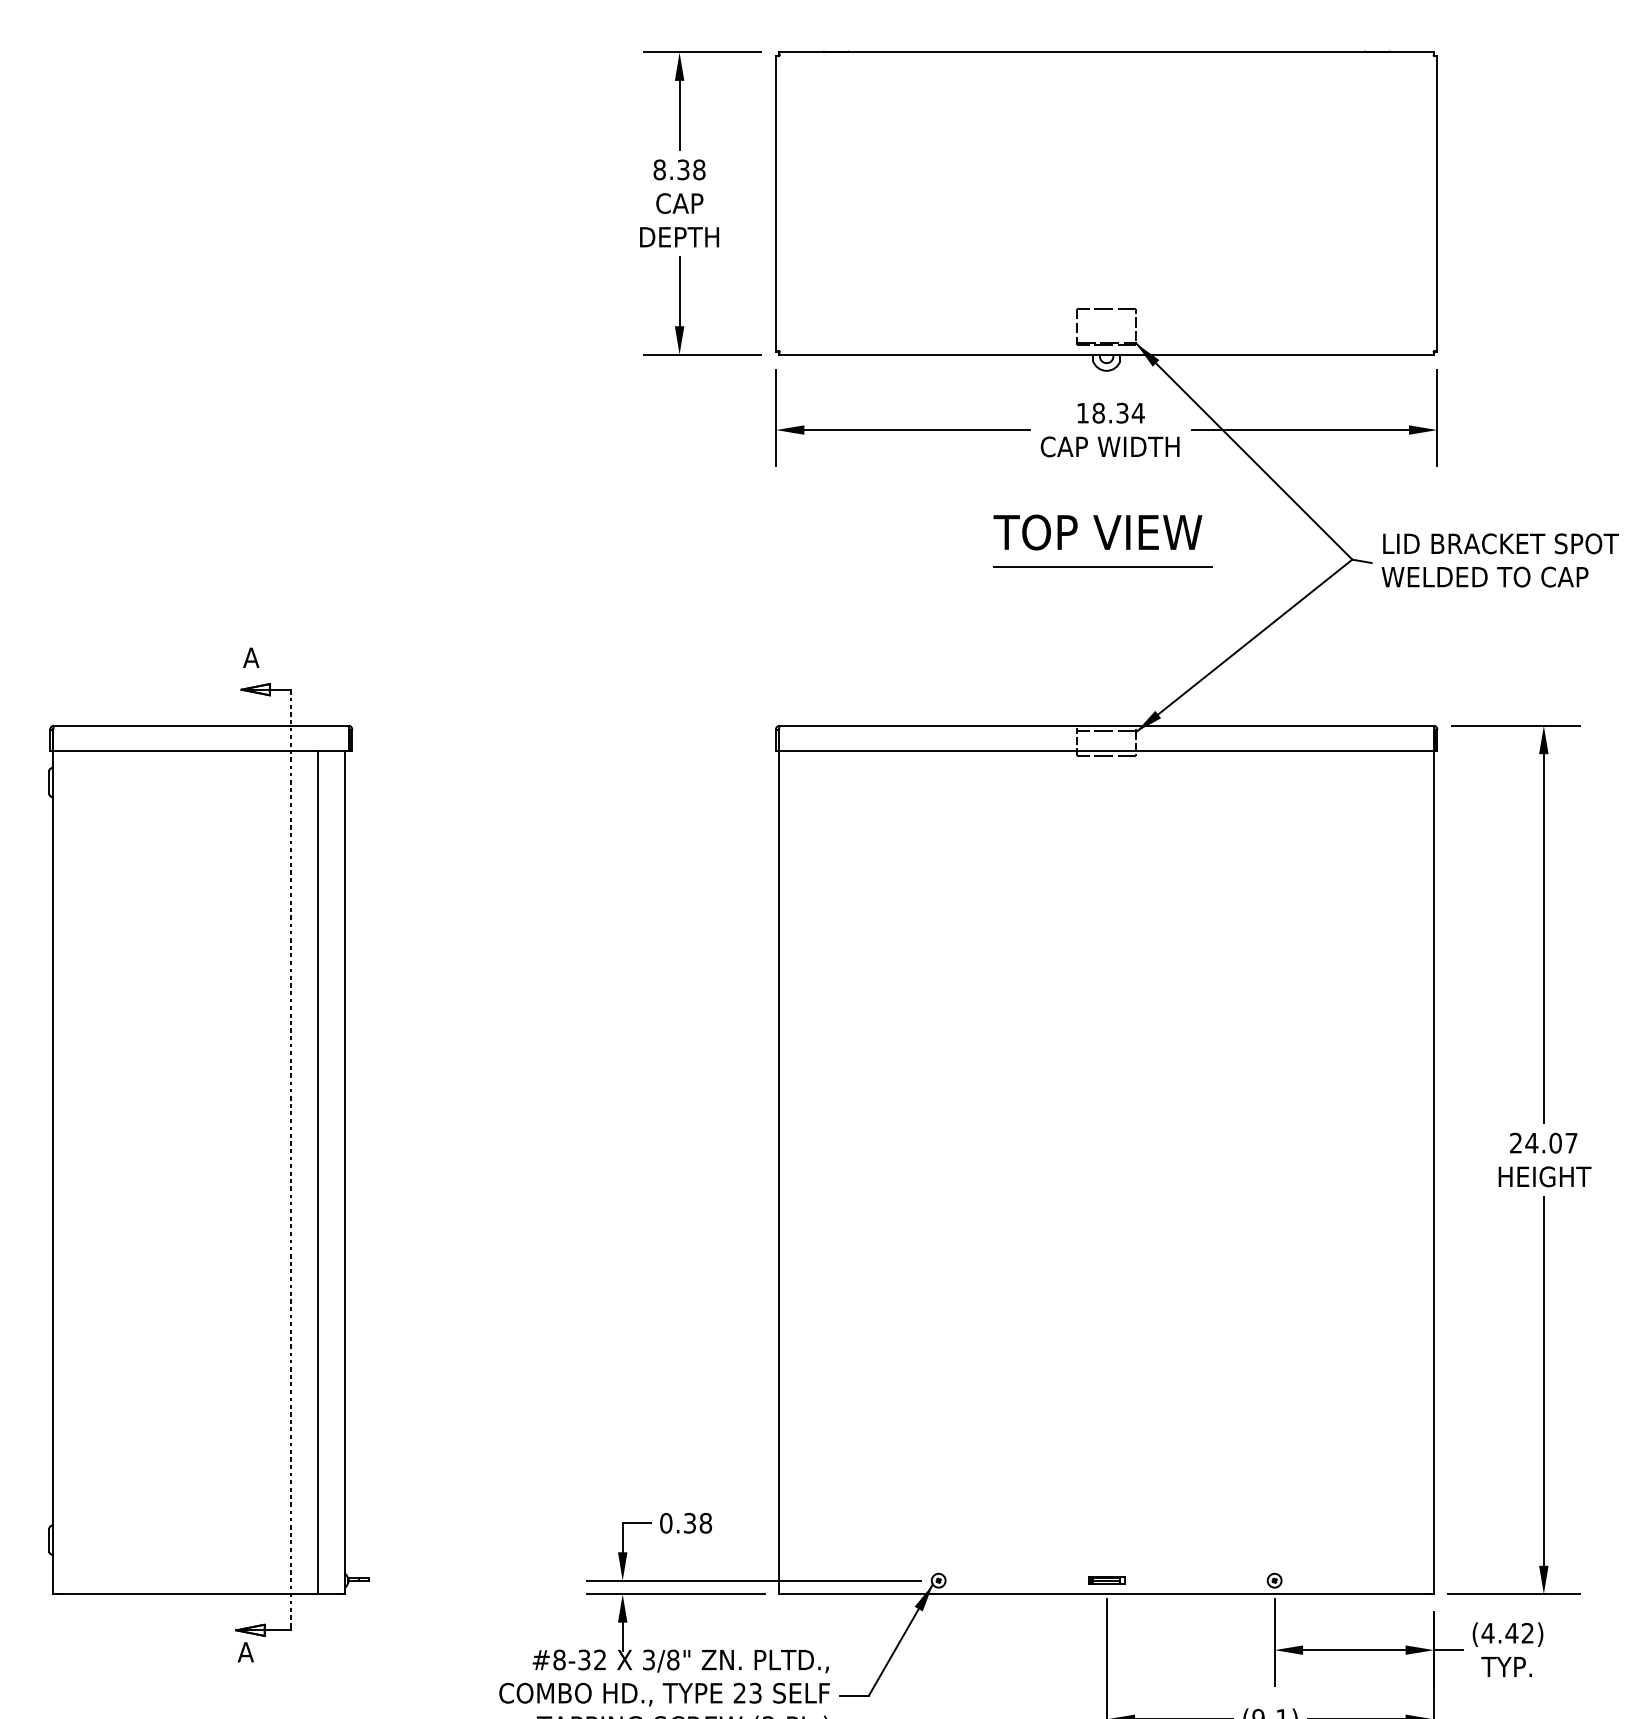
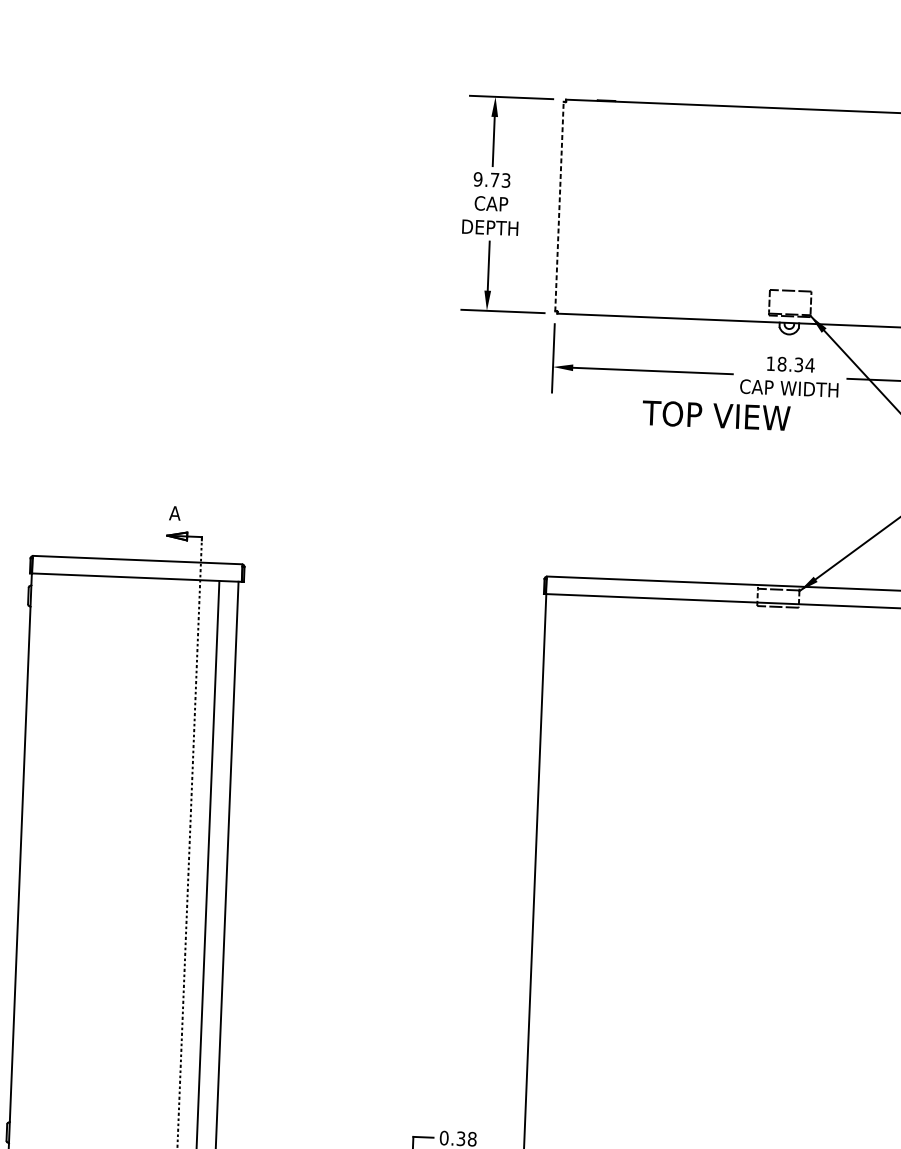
text: (679, 169) -> (492, 179), 8.38 -> 9.73
line: (775, 203) -> (559, 206), solid -> dashed
text: (1097, 532) -> (716, 415), moved
line: (1102, 566) -> (780, 472), removed

